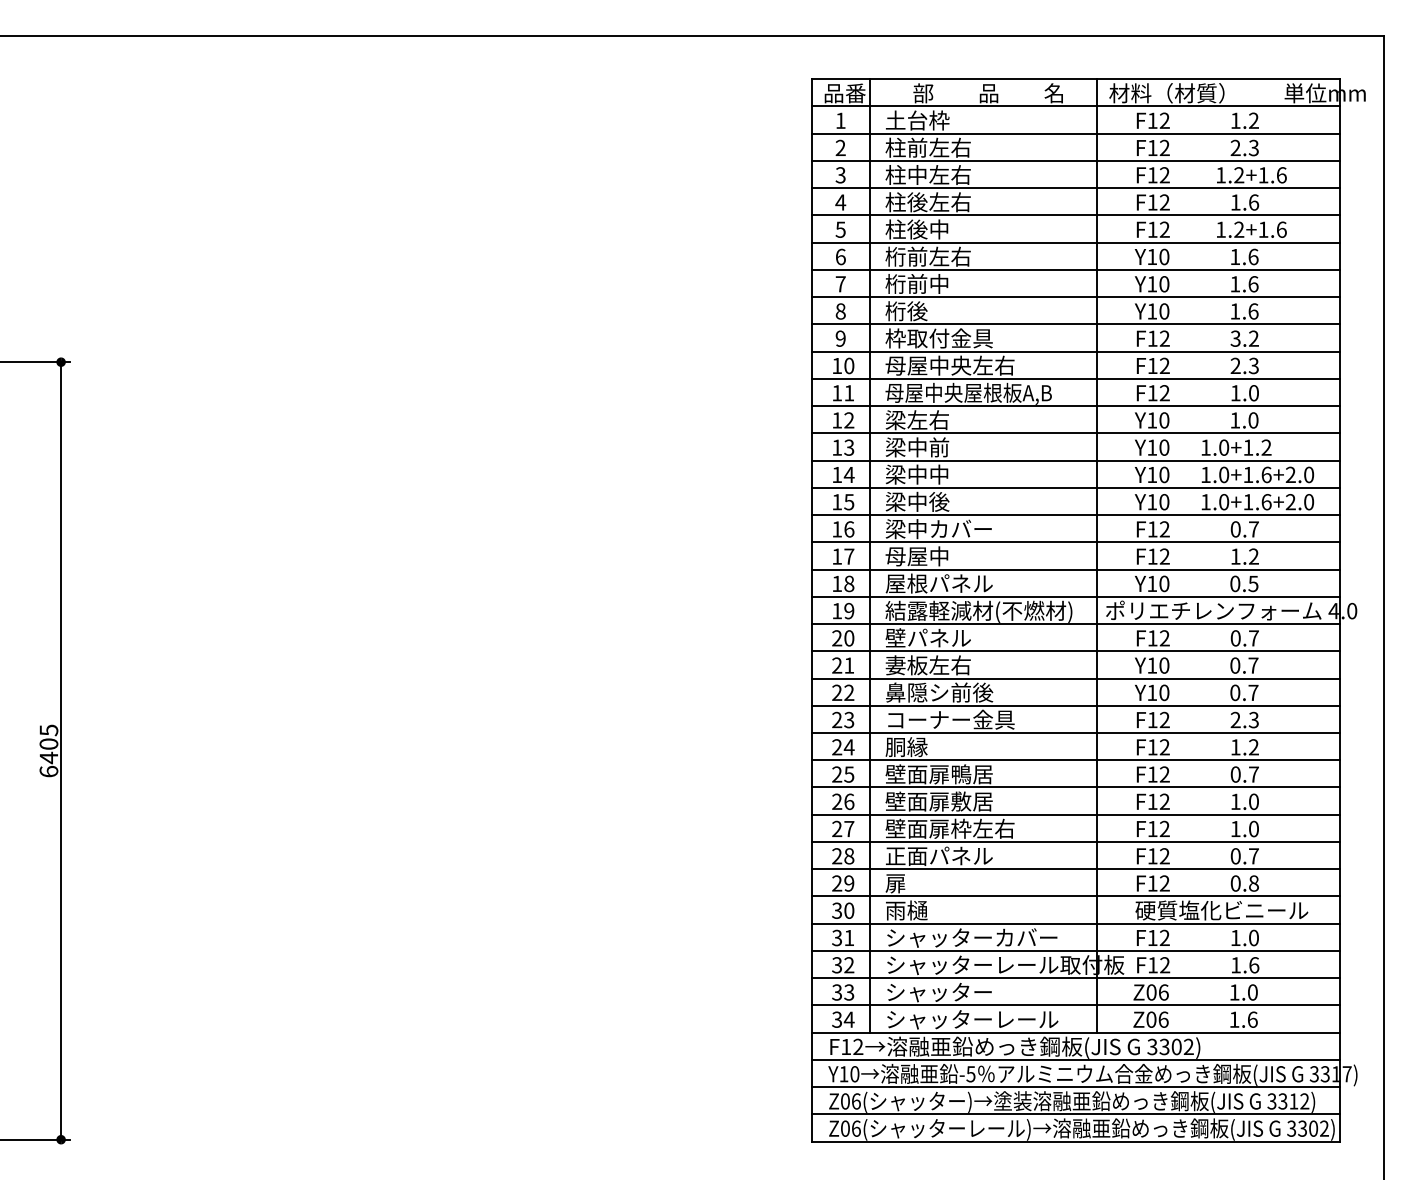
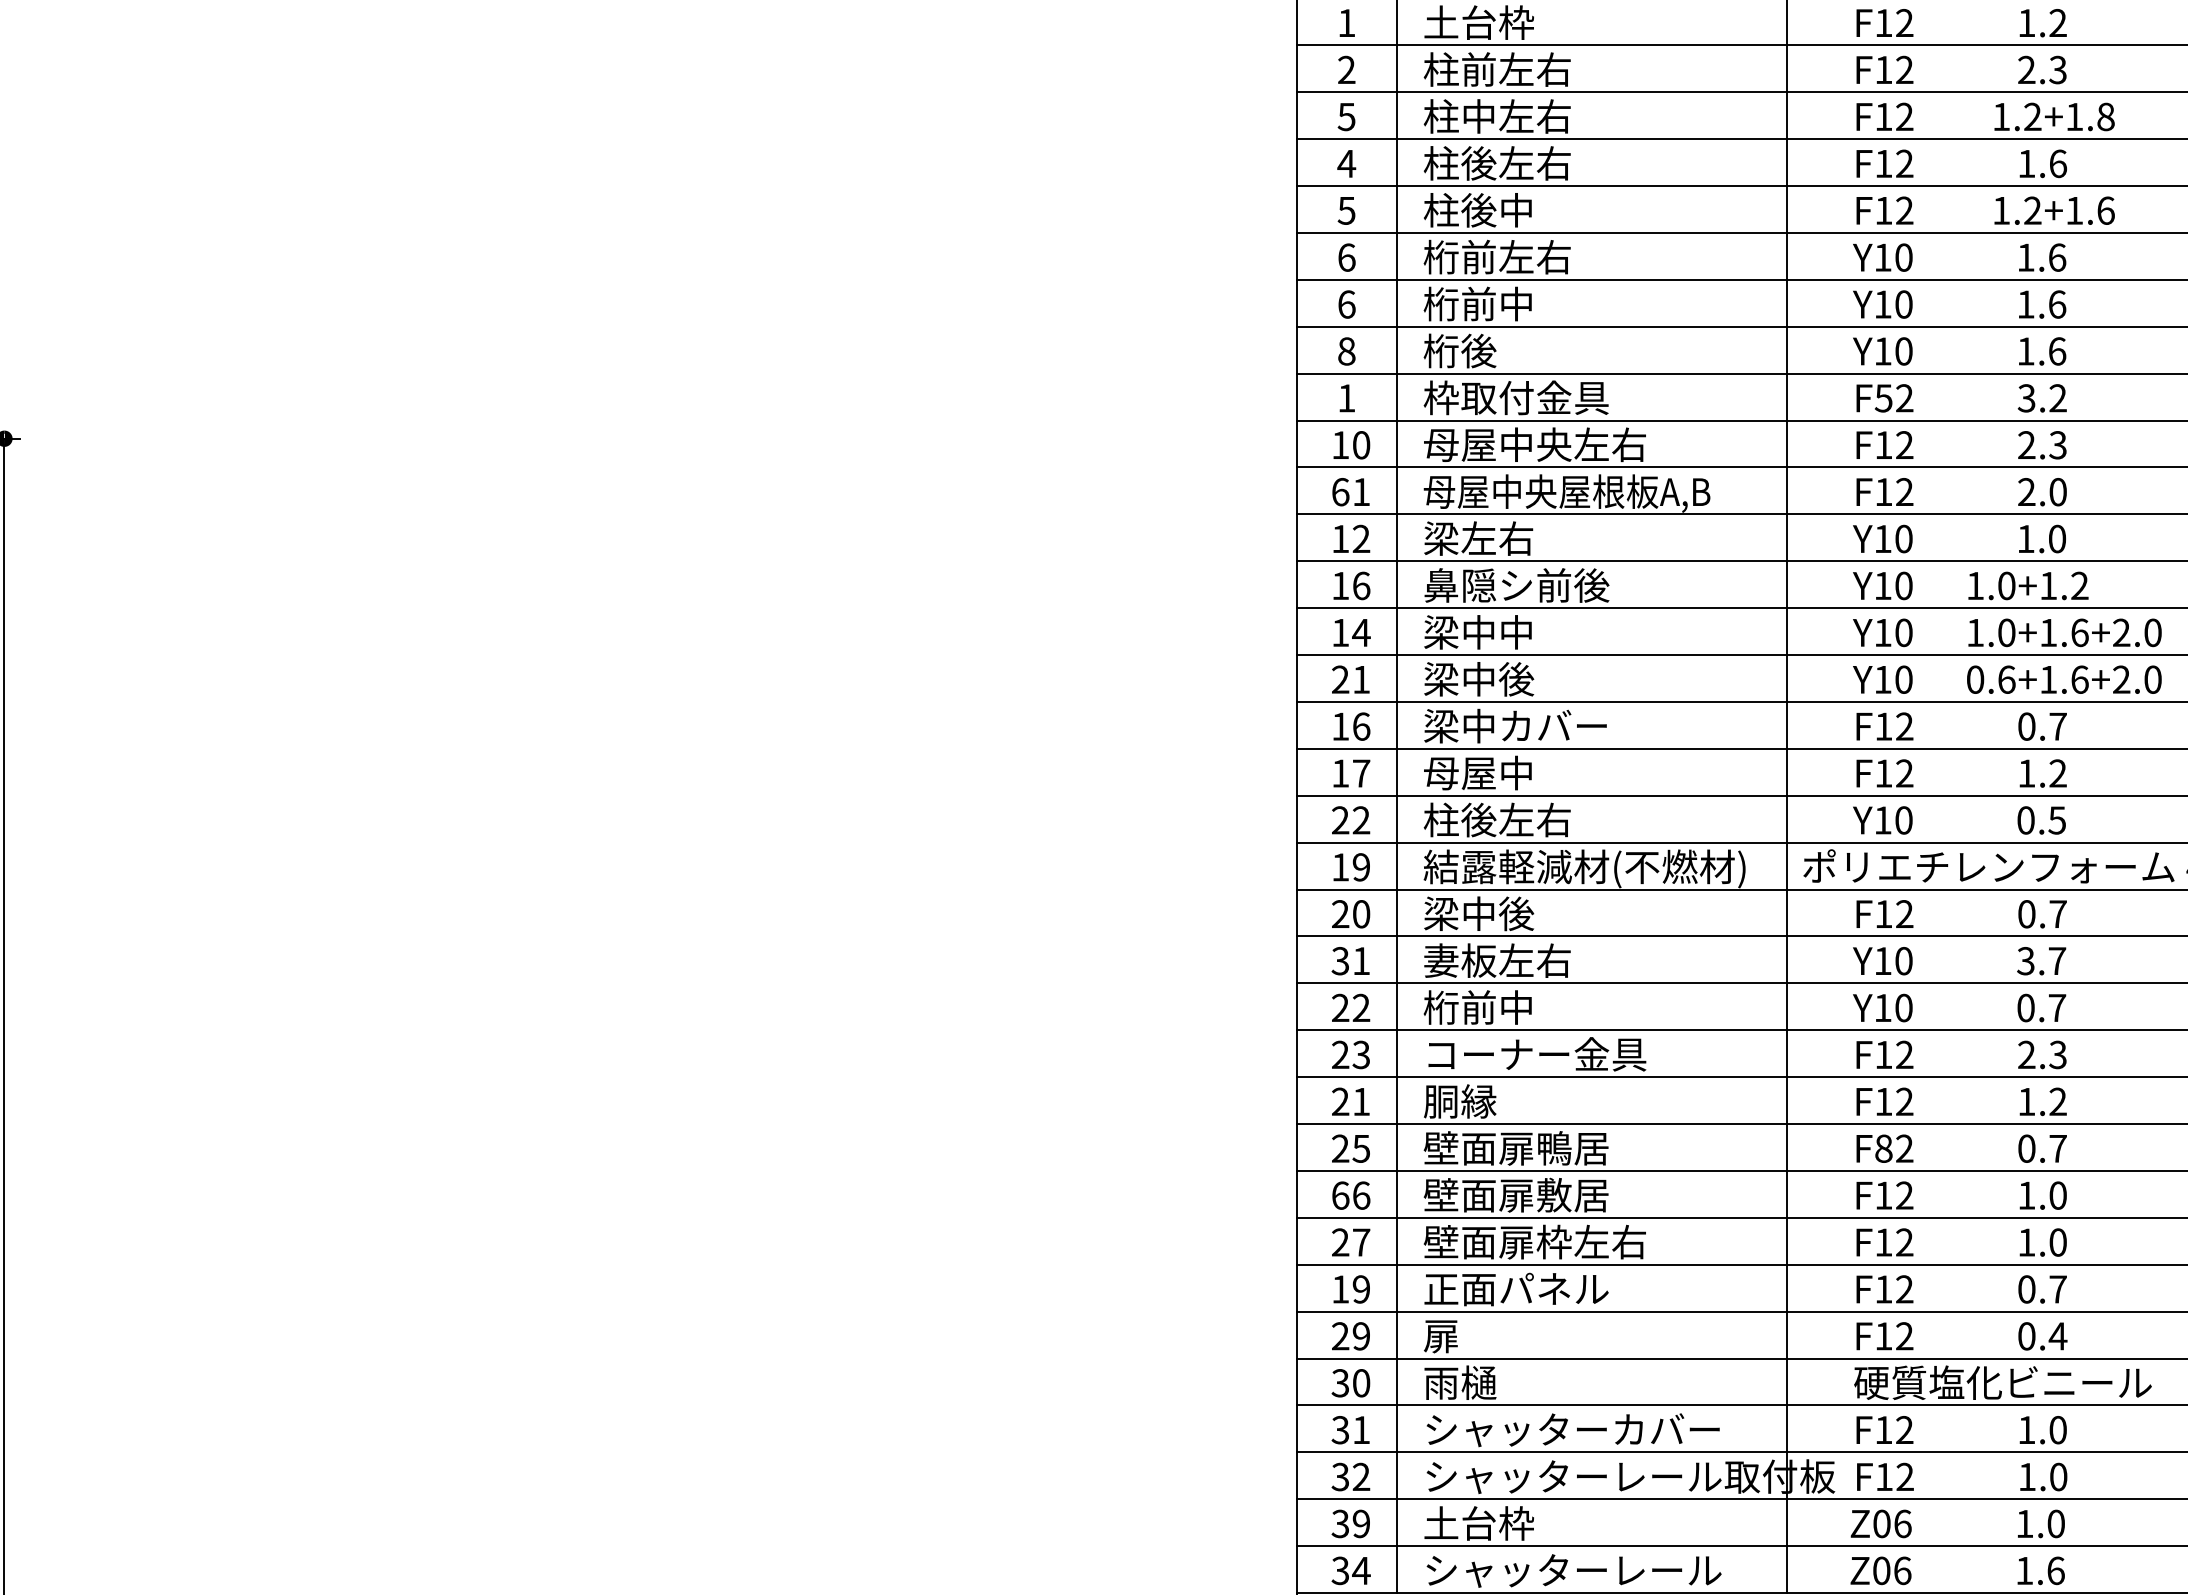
text: (840, 174) -> (1346, 115), 3 -> 5
text: (1281, 175) -> (2105, 117), 1.2+1.6 -> 1.2+1.8
text: (840, 284) -> (1346, 304), 7 -> 6
text: (840, 338) -> (1346, 397), 9 -> 1
text: (1152, 338) -> (1883, 397), F12 -> F52
text: (837, 393) -> (1341, 492), 11 -> 61
text: (1235, 393) -> (2026, 492), 1.0 -> 2.0
text: (849, 447) -> (1361, 585), 13 -> 16
text: (939, 447) -> (1516, 585), 梁中前 -> 鼻隠シ前後
text: (843, 502) -> (1351, 680), 15 -> 21
text: (1215, 502) -> (1991, 680), 1.0+1.6+2.0 -> 0.6+1.6+2.0
text: (843, 583) -> (1351, 819), 18 -> 22
text: (938, 583) -> (1515, 819), 屋根パネル -> 柱後左右
text: (927, 638) -> (1496, 914), 壁パネル -> 梁中後
text: (837, 665) -> (1341, 960), 21 -> 31
text: (1235, 665) -> (2026, 960), 0.7 -> 3.7
text: (939, 692) -> (1516, 1007), 鼻隠シ前後 -> 桁前中
text: (848, 747) -> (1360, 1102), 24 -> 21
text: (1152, 774) -> (1883, 1148), F12 -> F82
text: (837, 801) -> (1341, 1195), 26 -> 66
text: (843, 856) -> (1351, 1289), 28 -> 19
text: (1253, 883) -> (2057, 1336), 0.8 -> 0.4
text: (1254, 965) -> (2059, 1477), 1.6 -> 1.0
text: (849, 992) -> (1361, 1523), 33 -> 39
text: (938, 992) -> (1515, 1523), シャッター -> 土台枠

